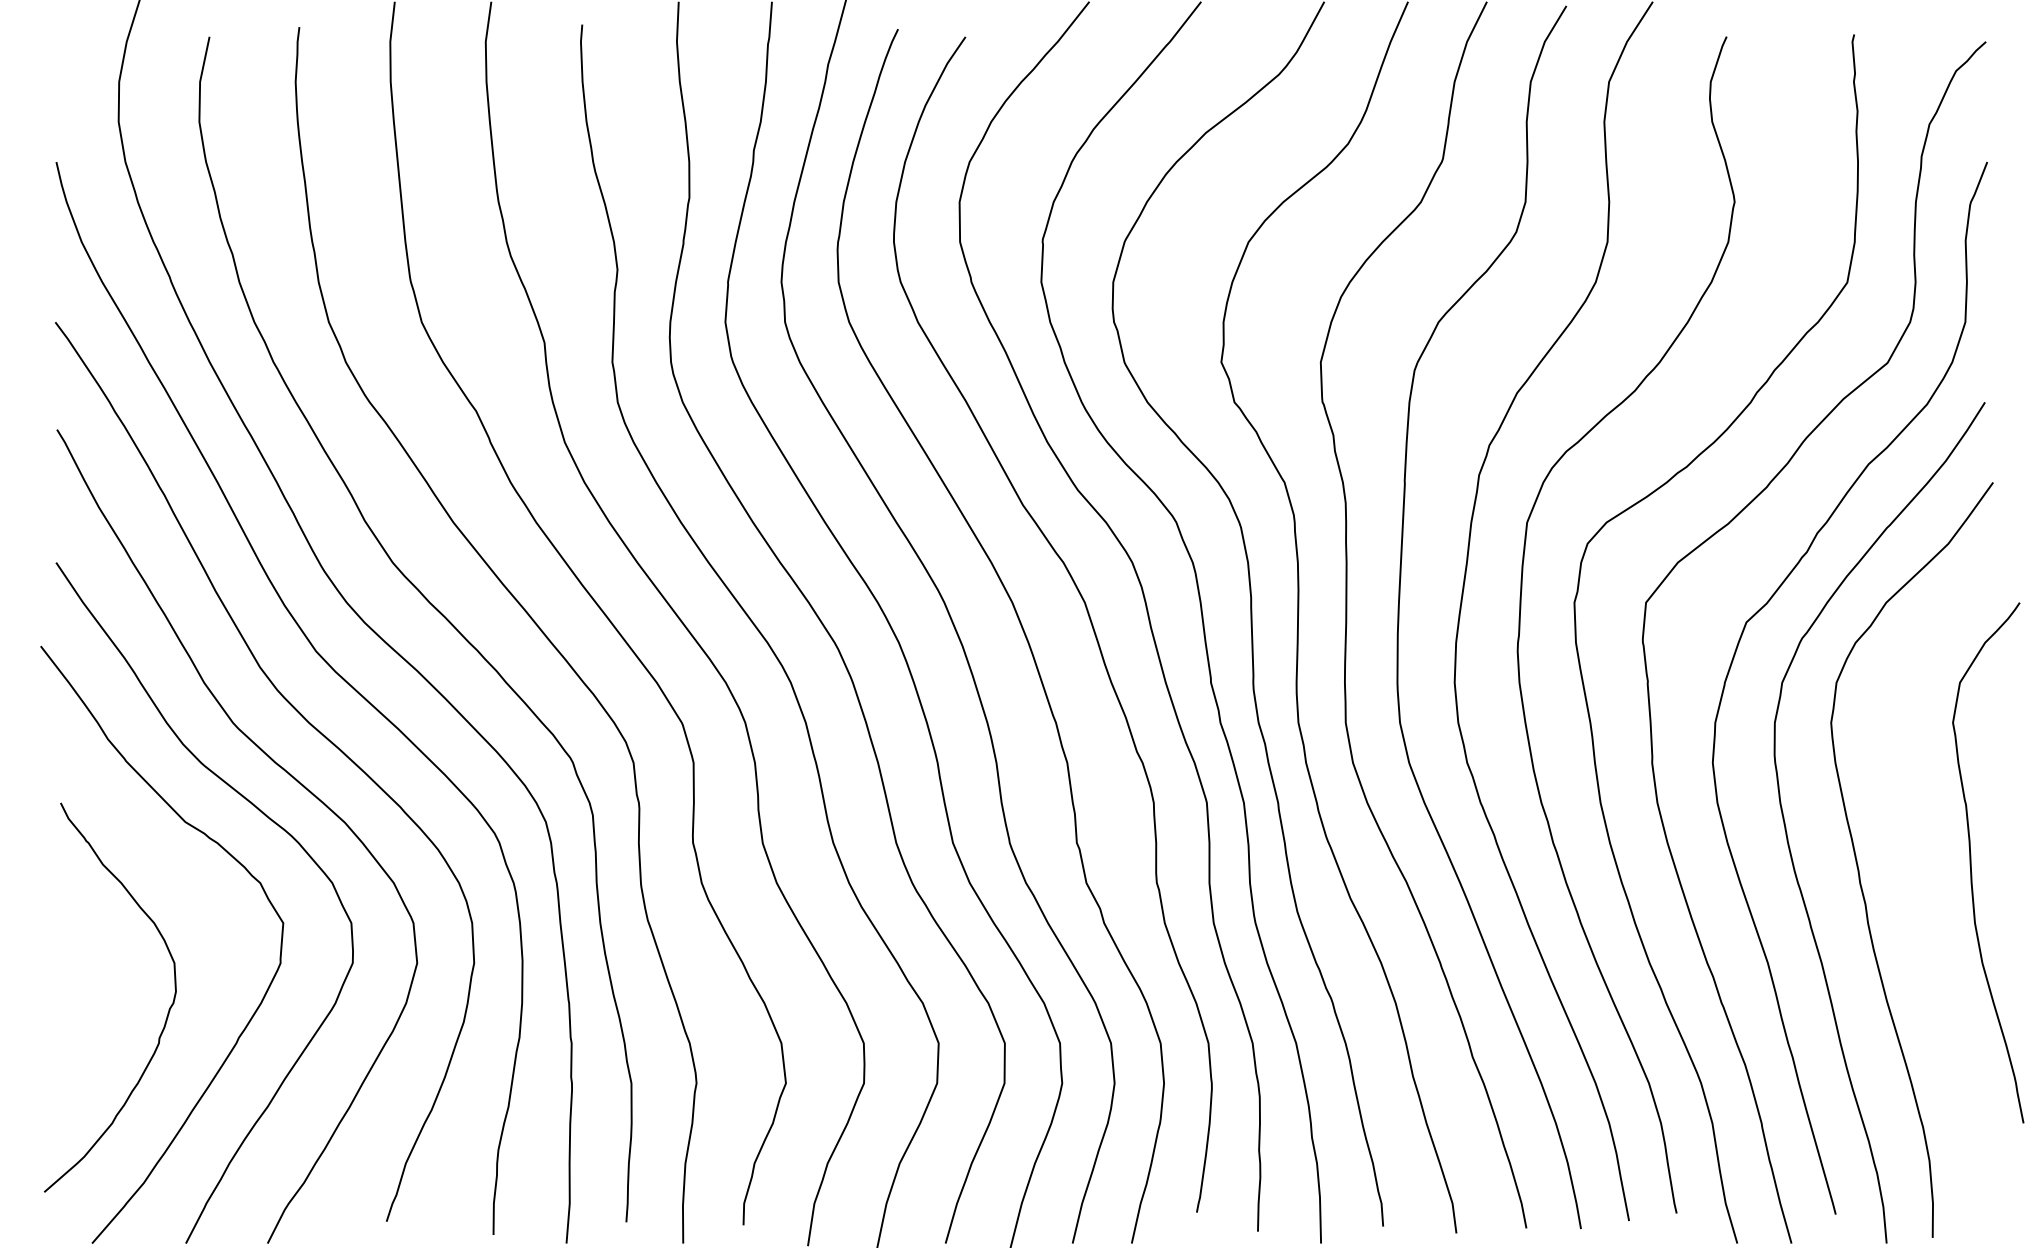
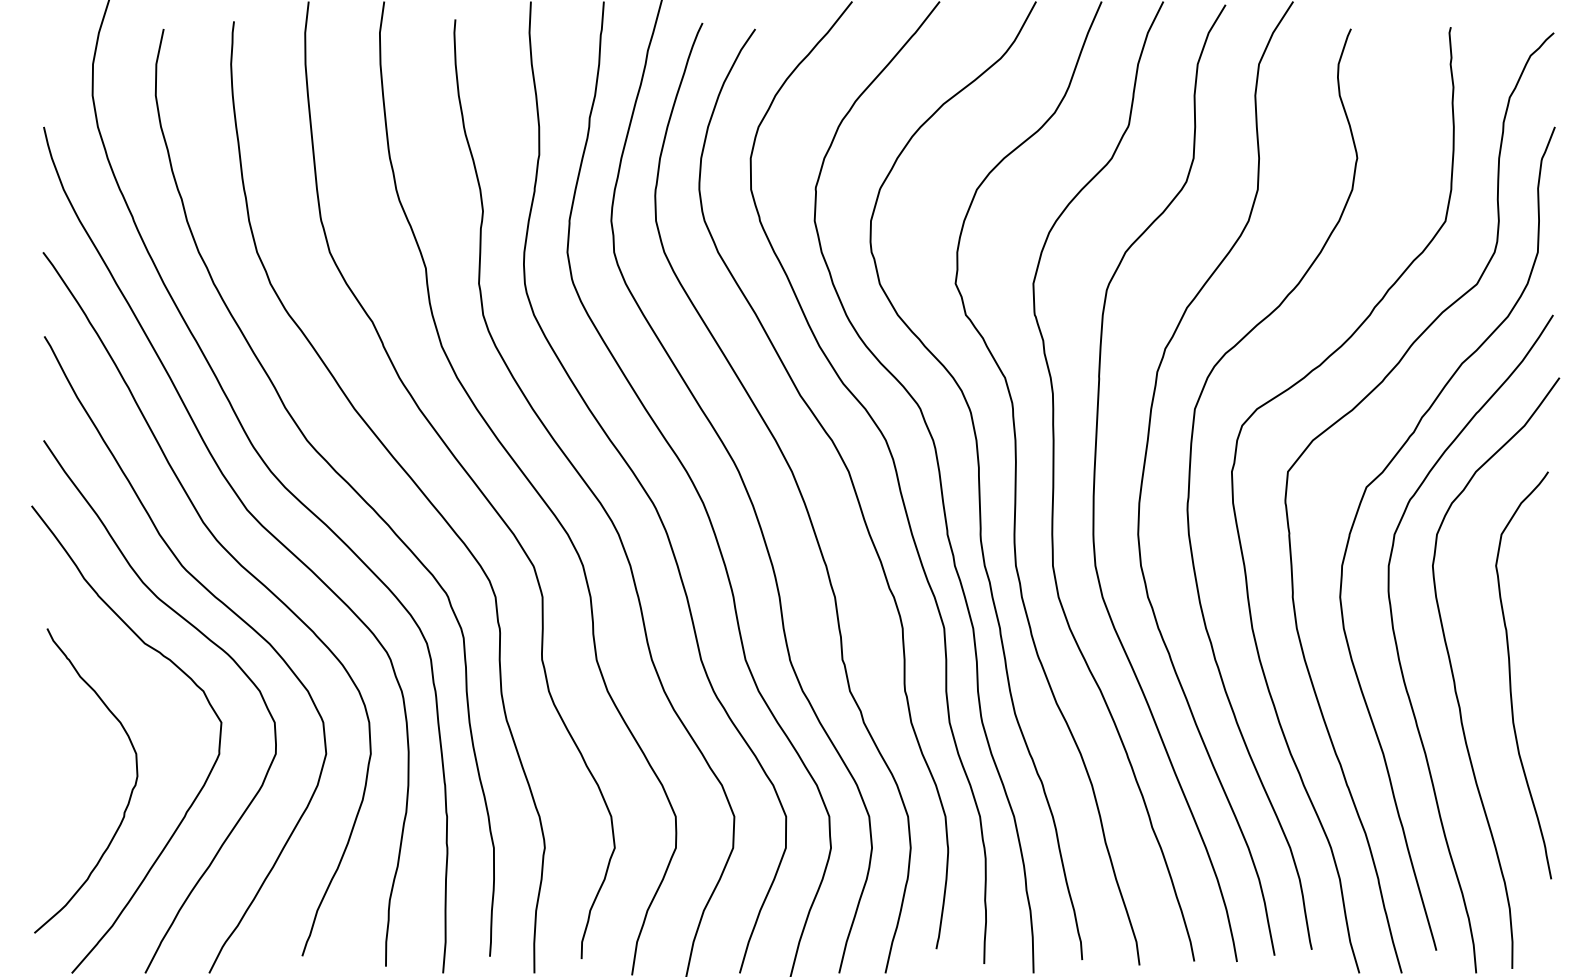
curve: (1971, 862) -> (1510, 675), moved

